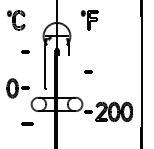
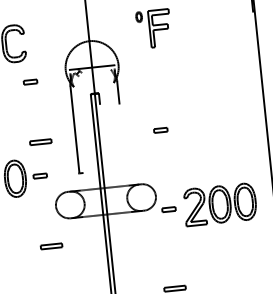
part: (25, 51) -> (31, 81), moved
part: (27, 70) -> (41, 140), added

